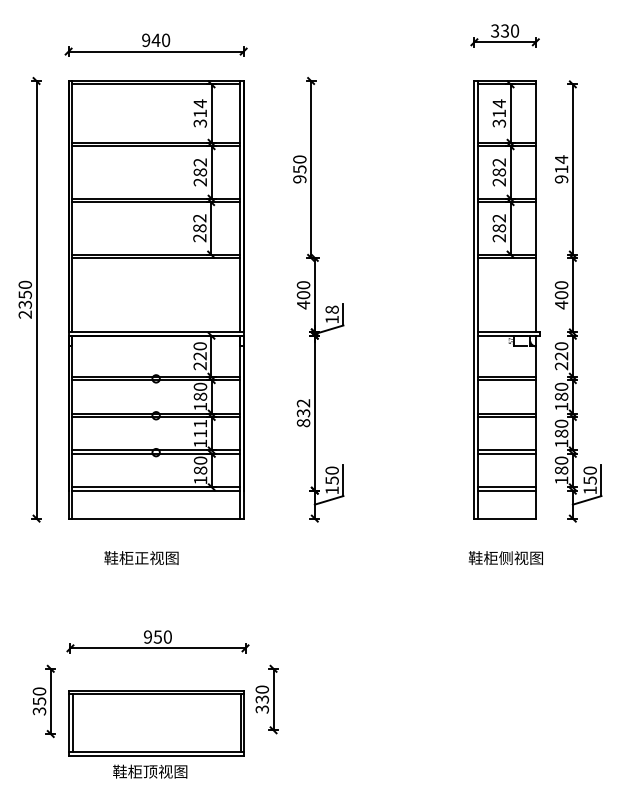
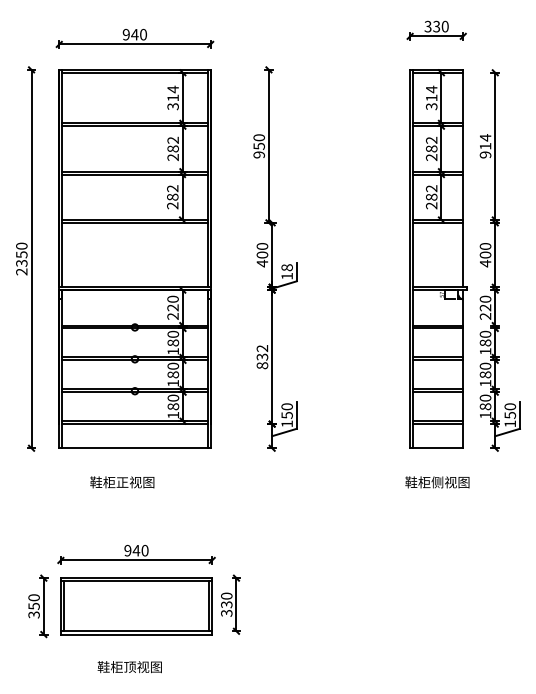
text: (200, 428) -> (173, 370), 111 -> 180
text: (157, 636) -> (136, 550), 950 -> 940
part: (156, 723) -> (136, 606), moved

